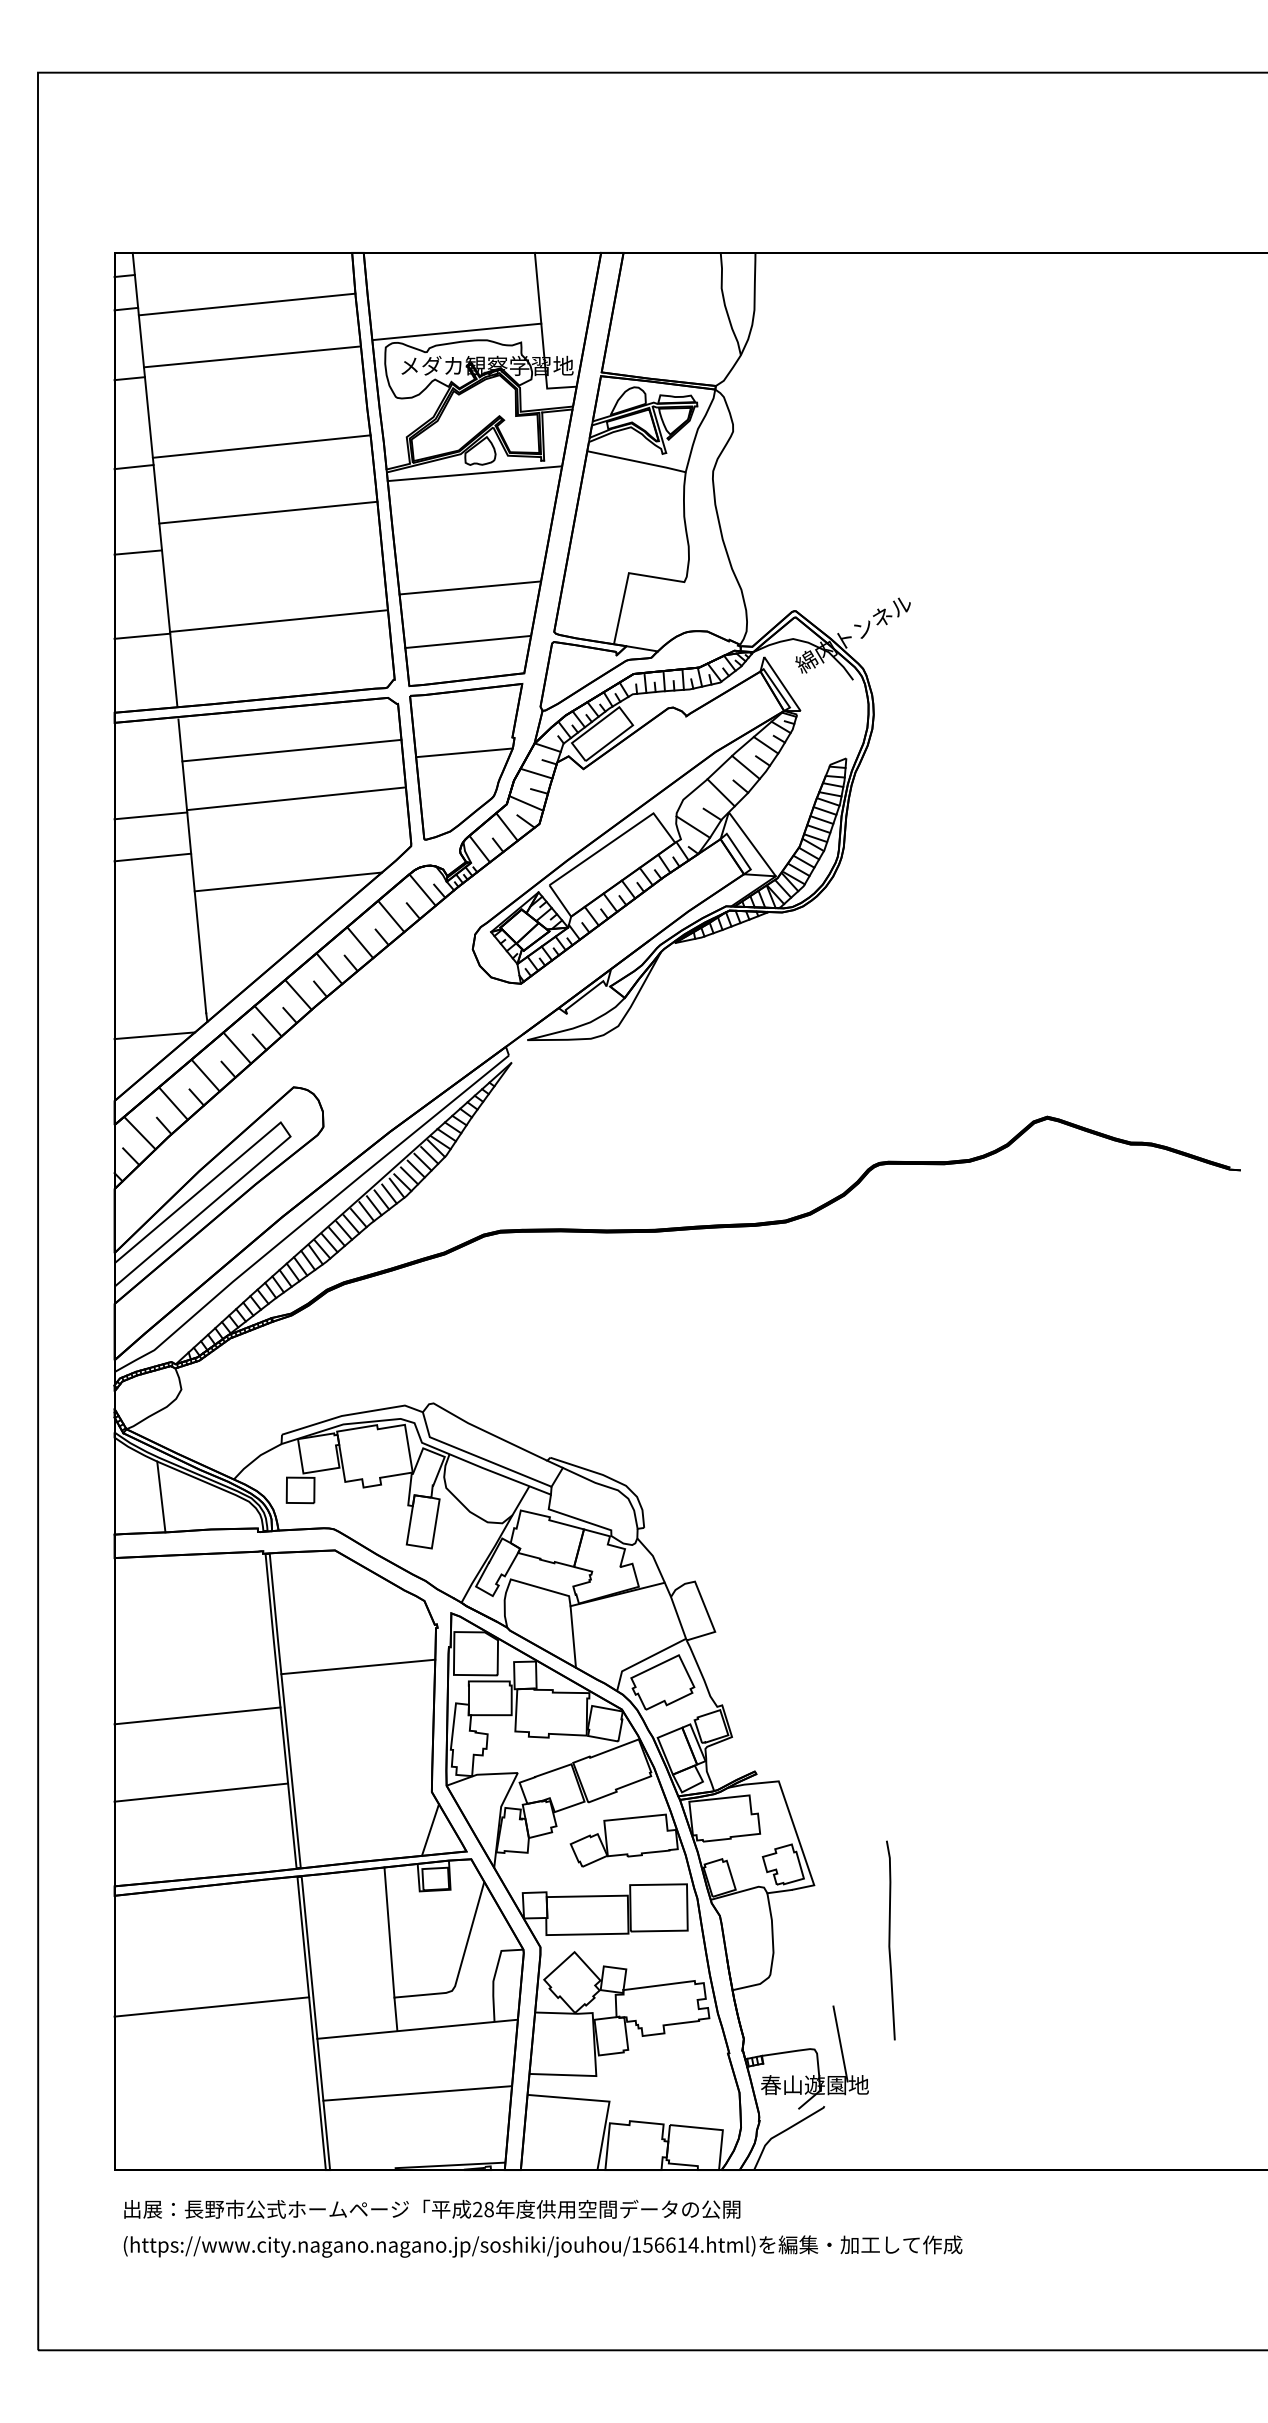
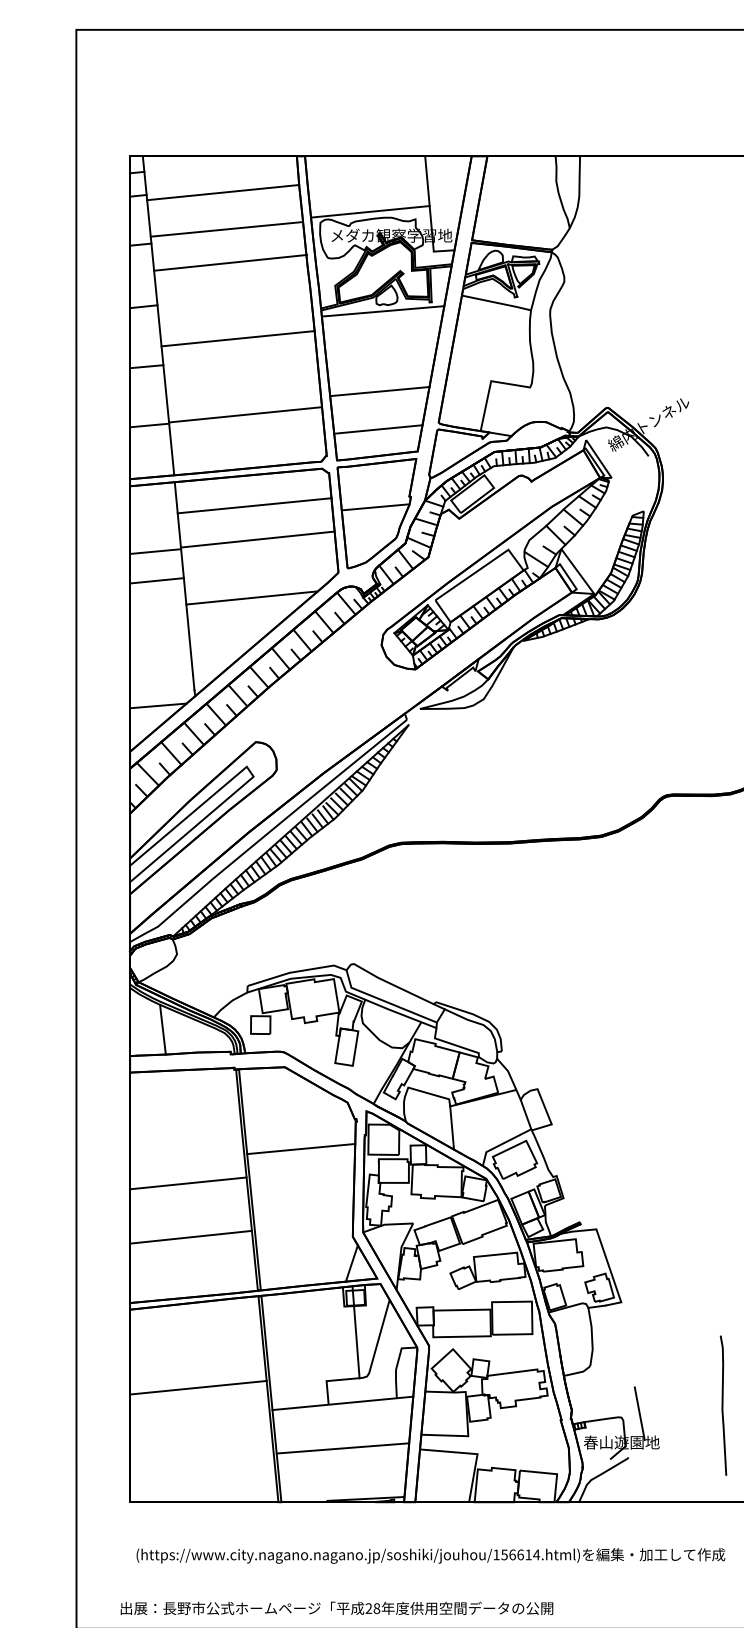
line: (261, 446) -> (230, 262), moved
line: (389, 1932) -> (356, 1332), moved
curve: (890, 1940) -> (723, 1405), moved
text: (432, 2208) -> (337, 1607), moved

